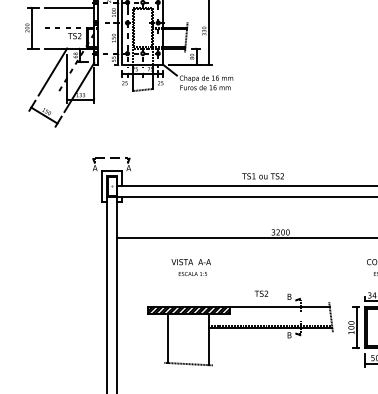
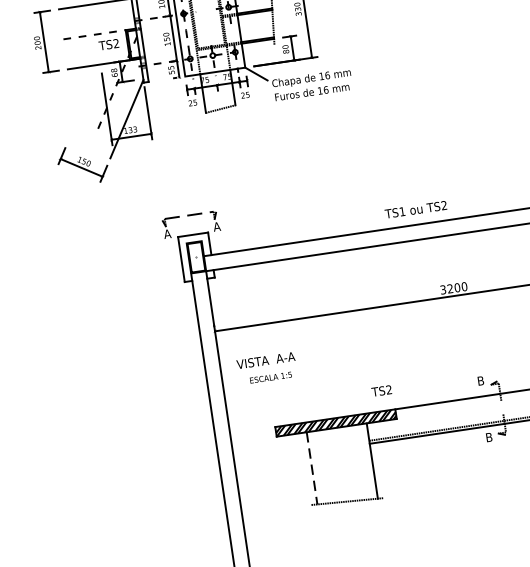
line: (52, 71) -> (83, 101), removed
text: (190, 267) -> (265, 368), moved
text: (261, 293) -> (381, 390), moved
line: (168, 338) -> (312, 468), solid -> dashed

